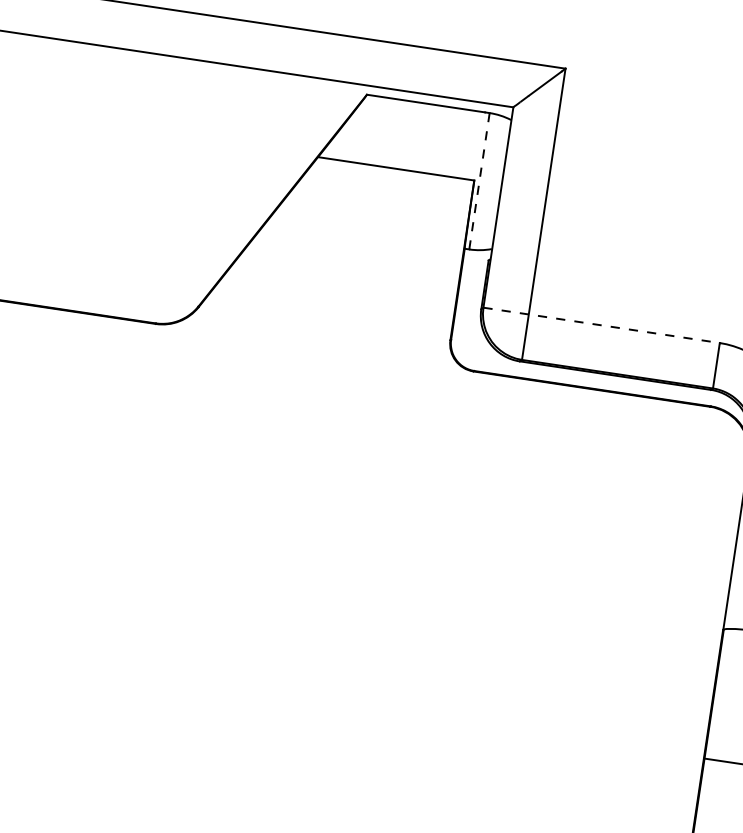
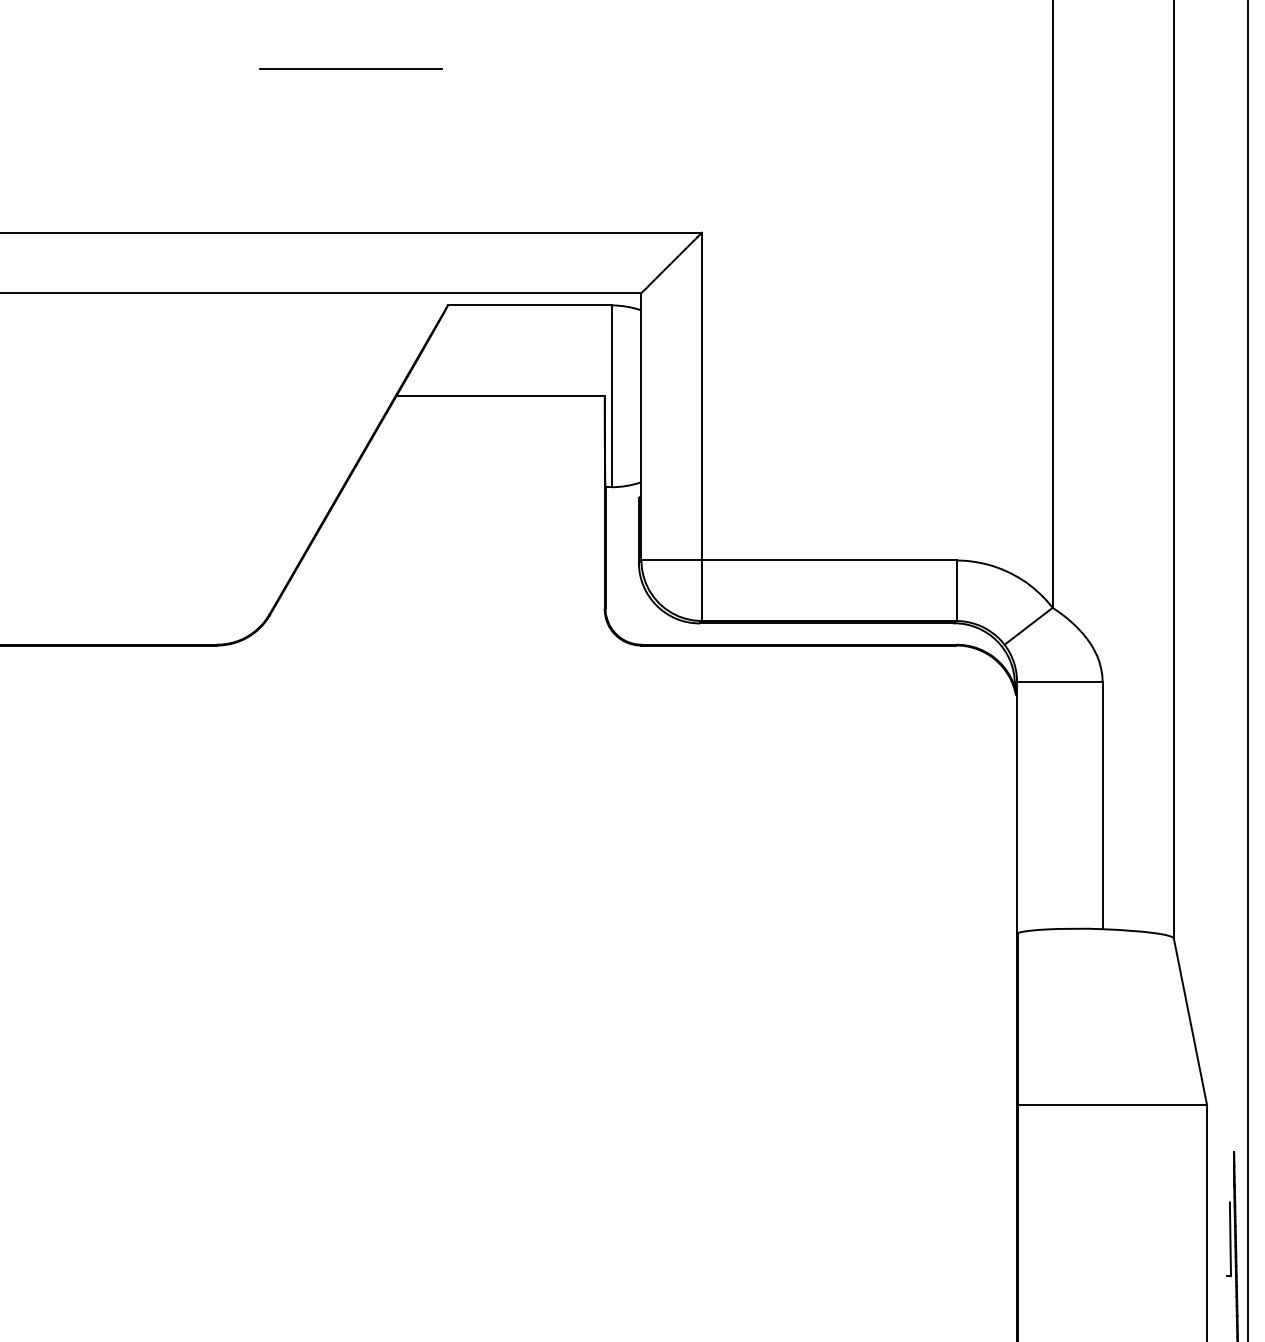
line: (479, 181) -> (611, 396), dashed -> solid
line: (601, 325) -> (798, 560), dashed -> solid

